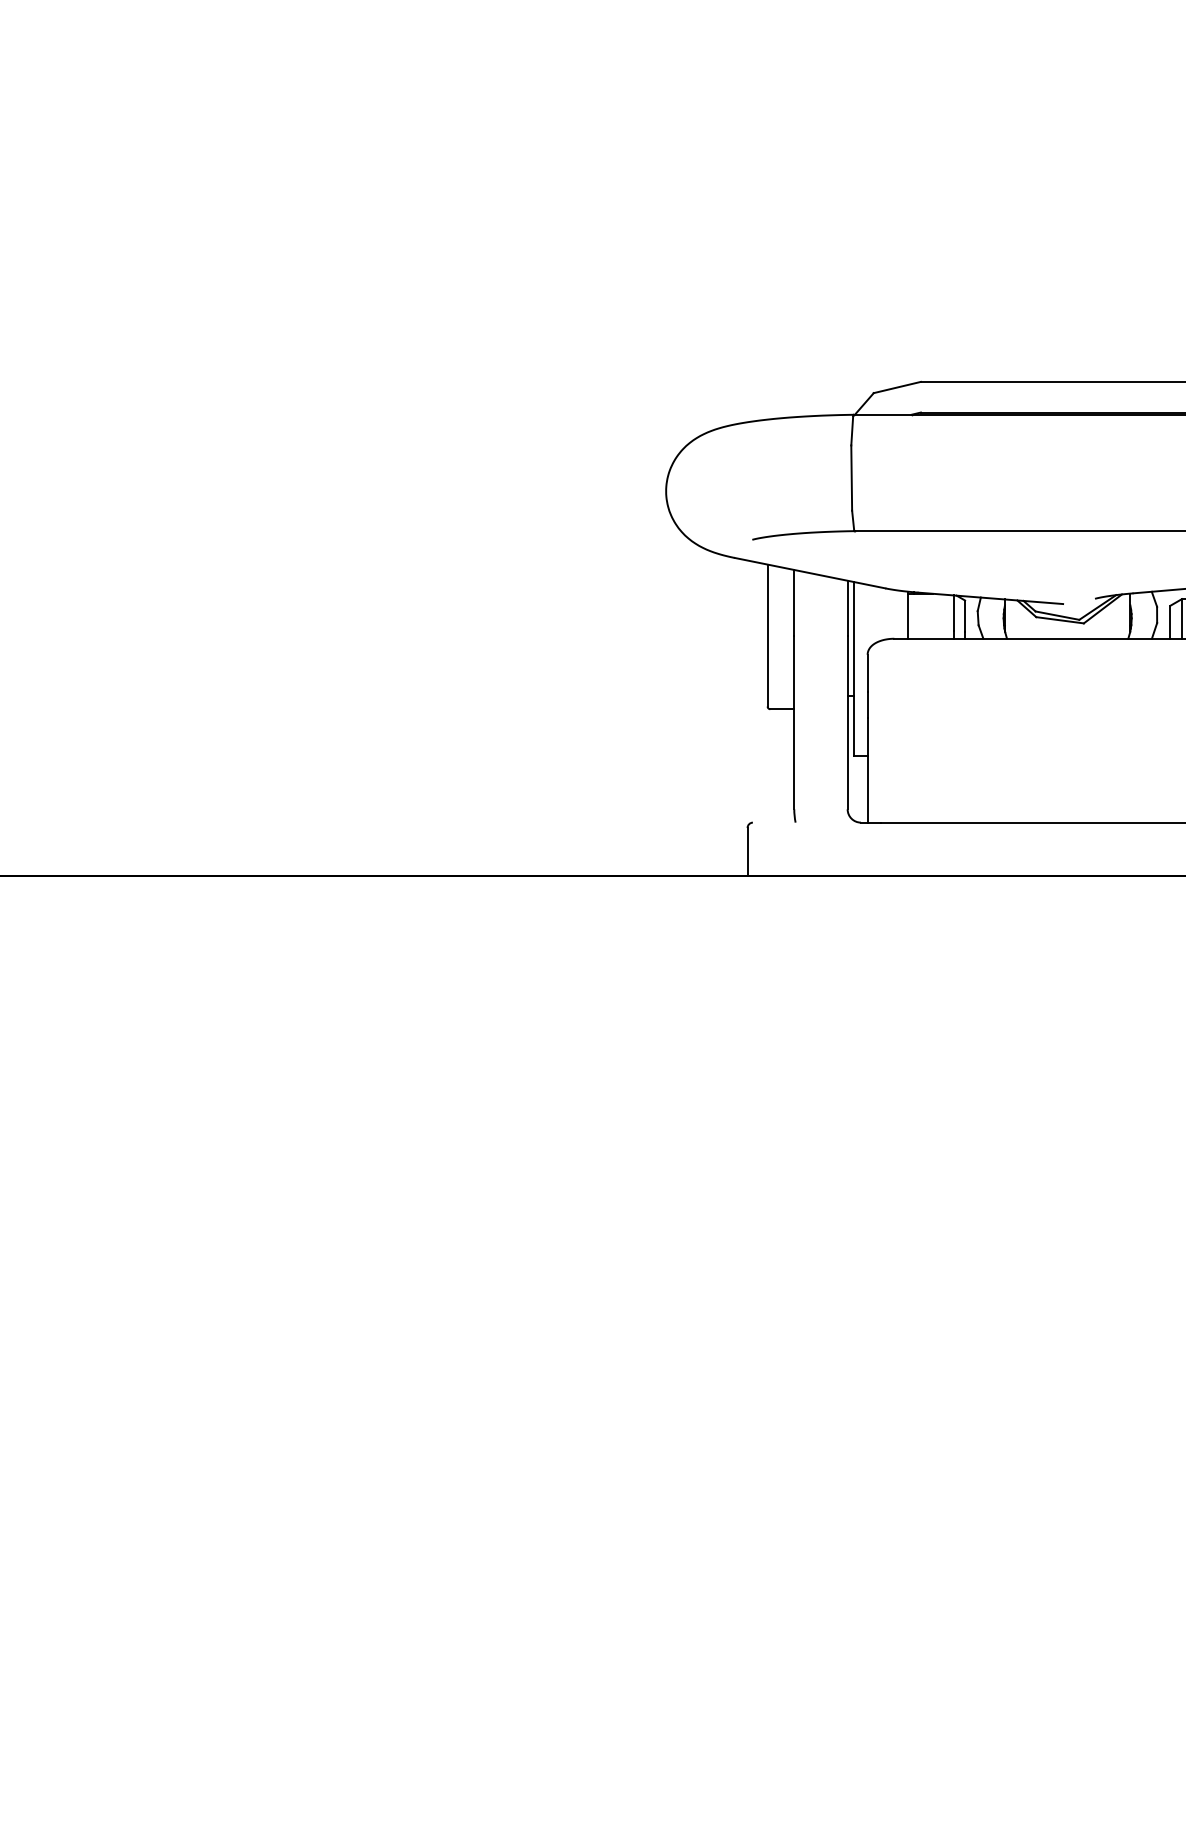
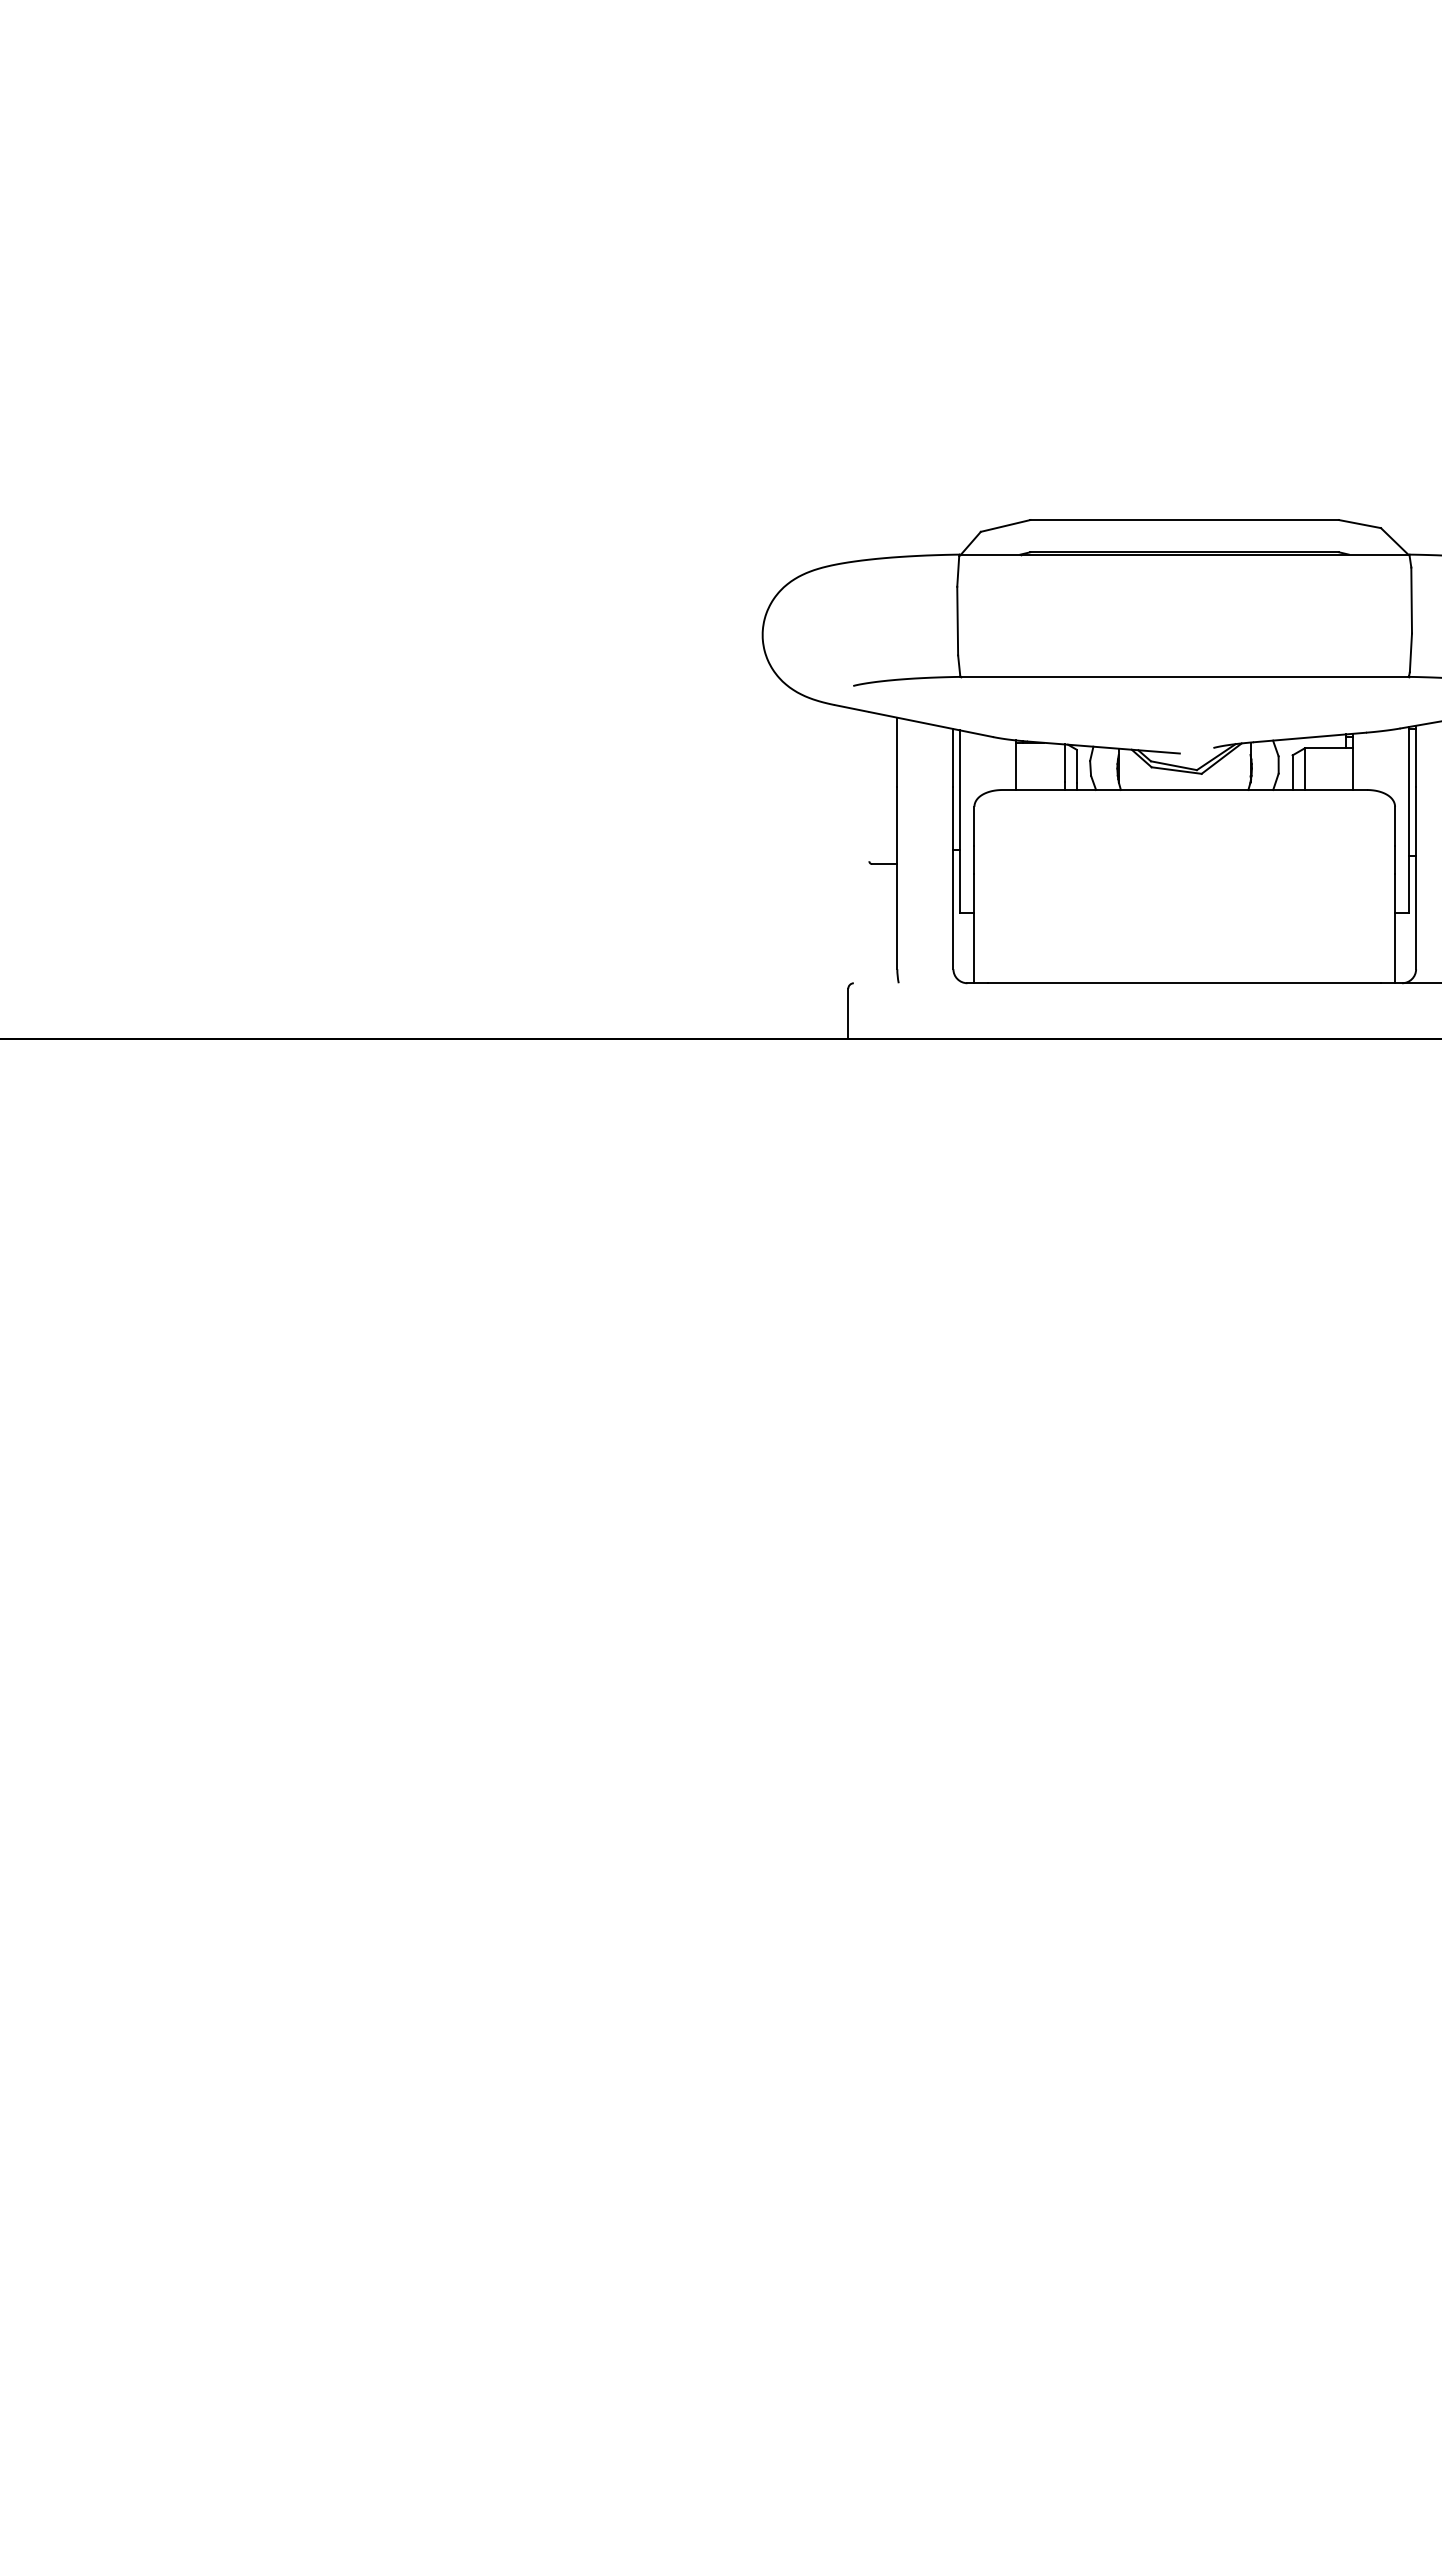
line: (767, 635) -> (869, 786), removed

